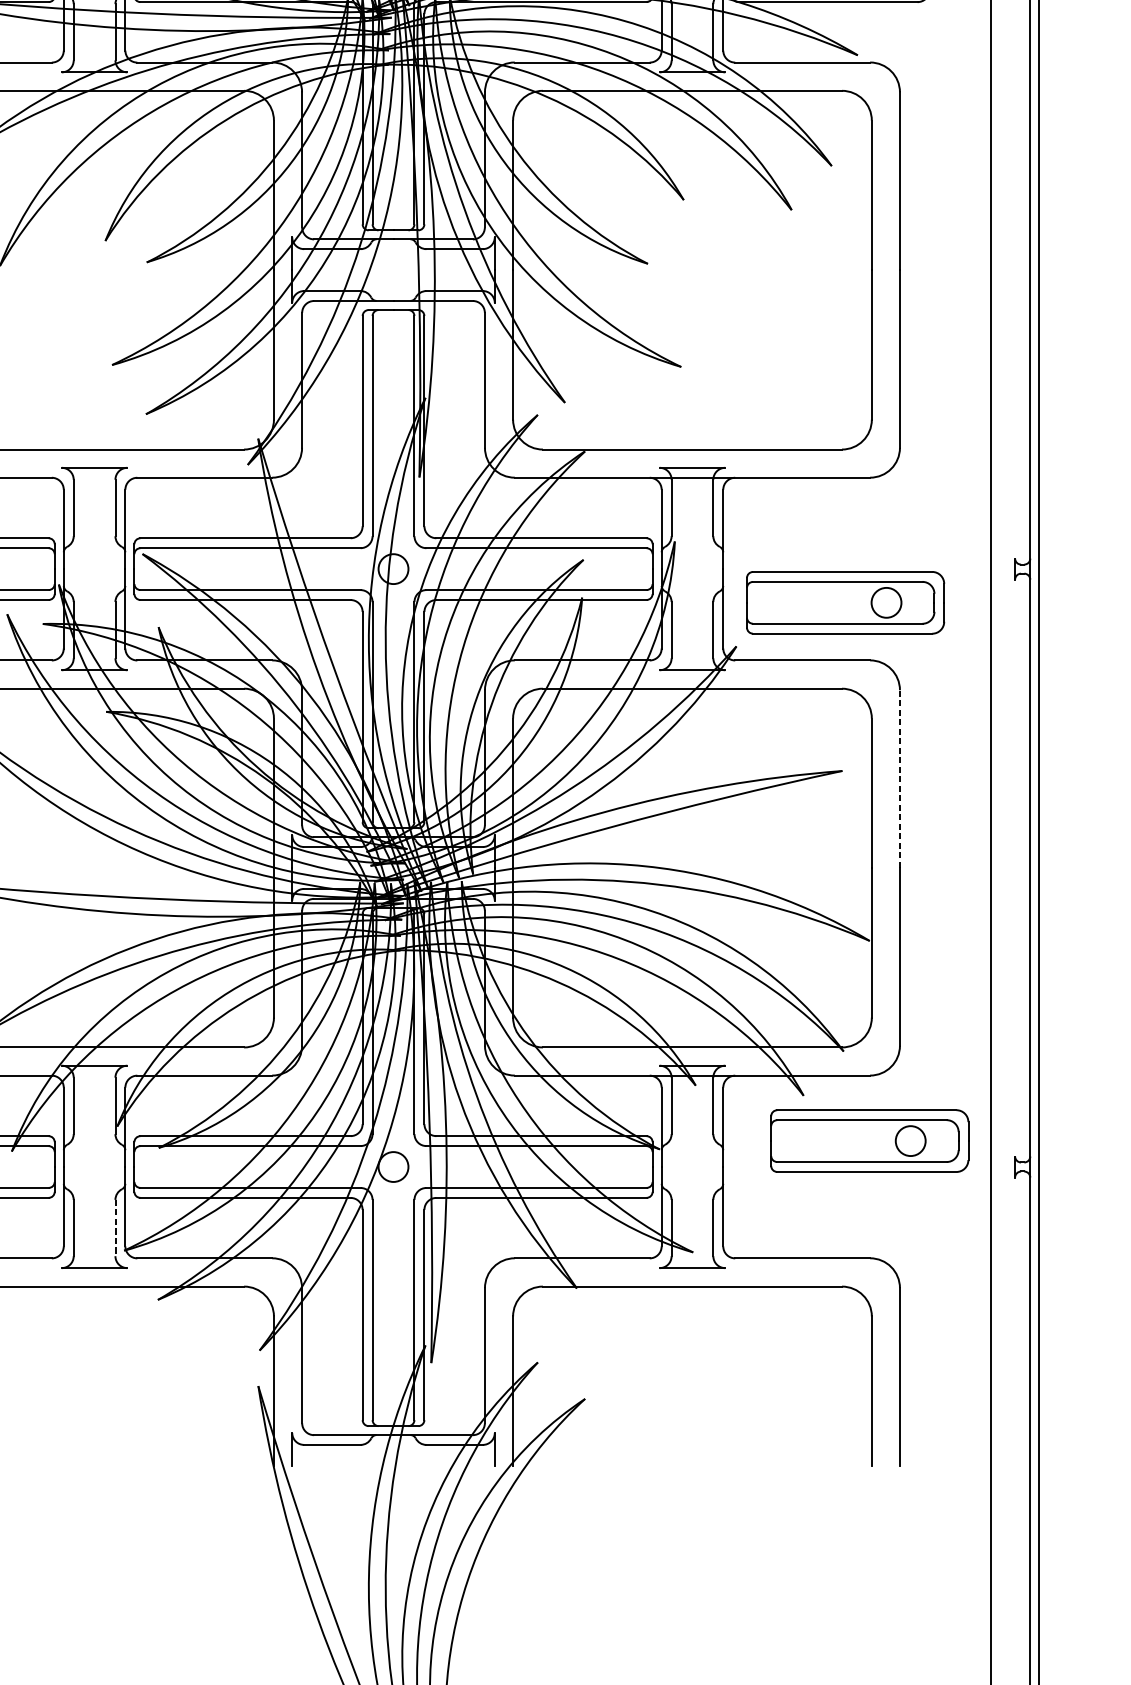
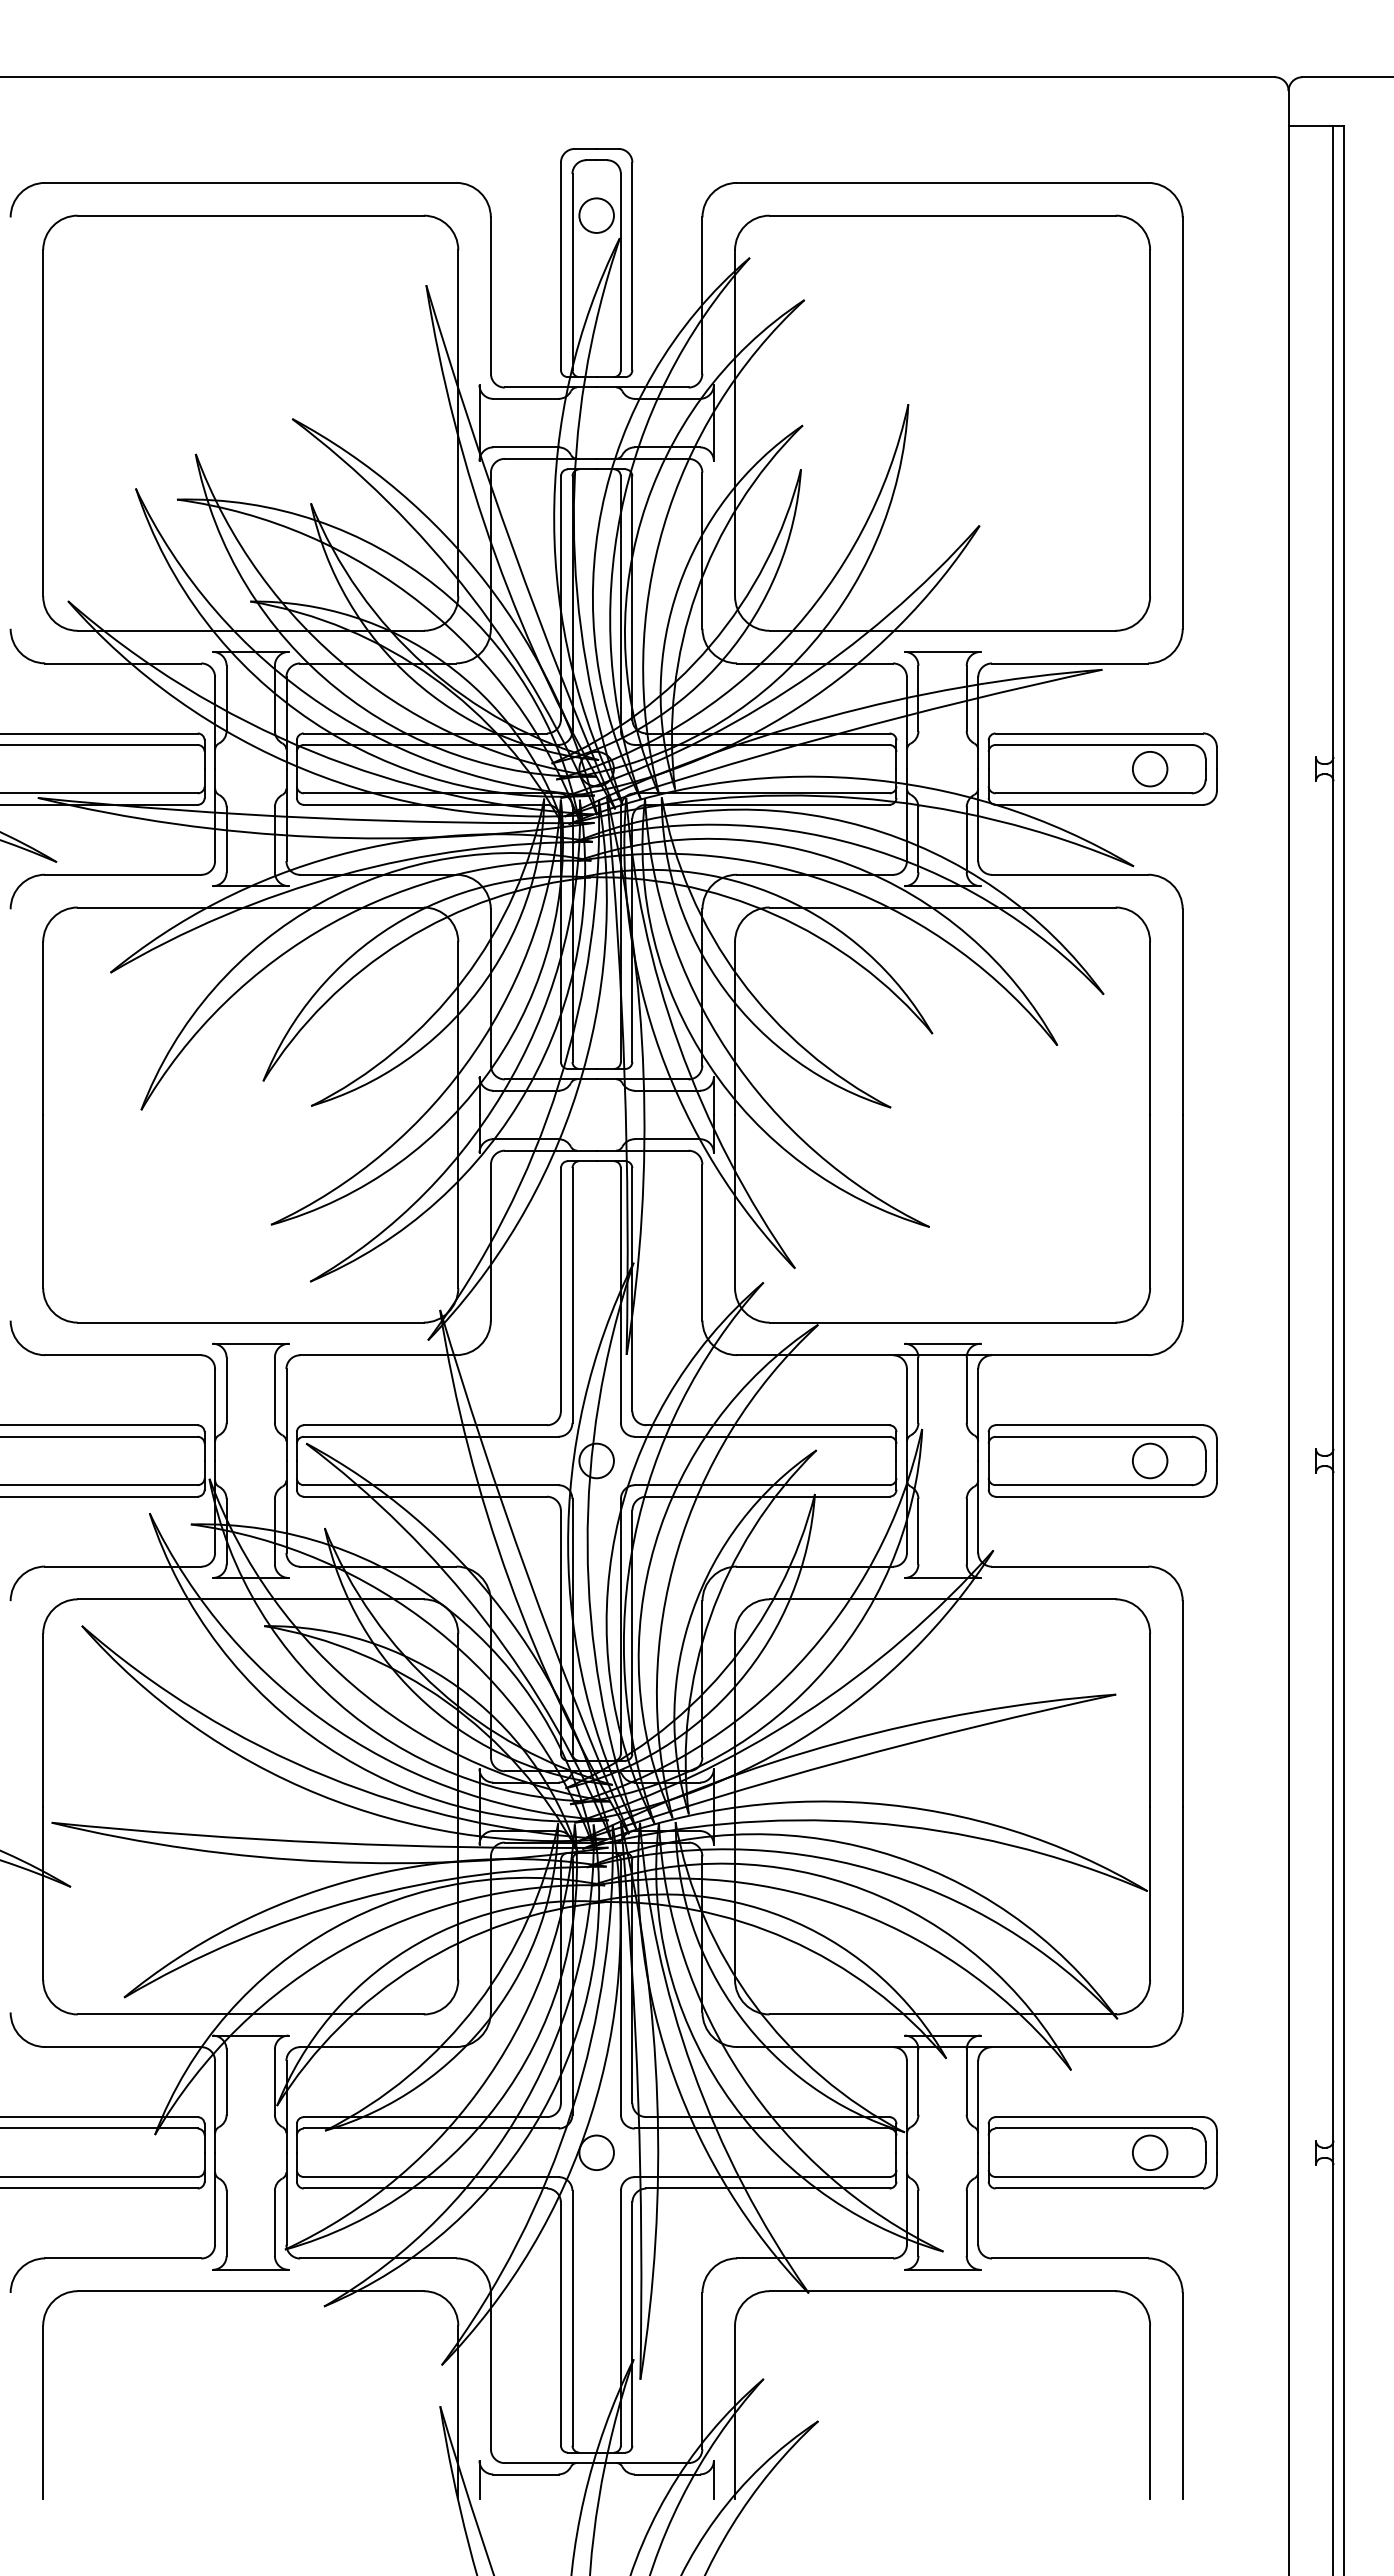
part: (845, 602) -> (1102, 1460), moved
line: (899, 778) -> (1182, 1703), dashed -> solid
part: (869, 1140) -> (1102, 2152), moved
line: (115, 1228) -> (275, 2223), dashed -> solid

